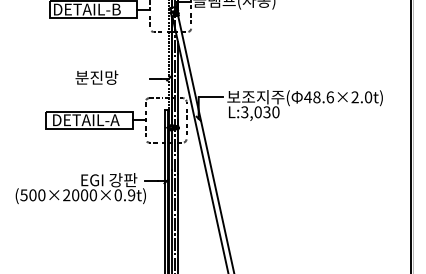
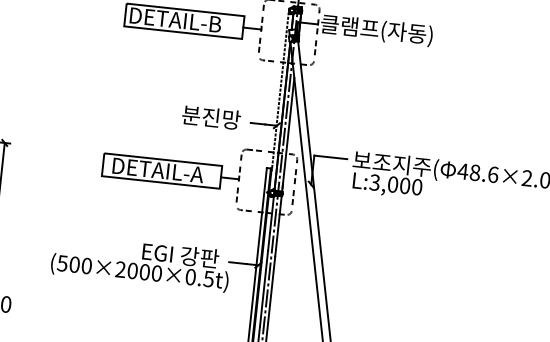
text: (96, 77) -> (210, 117), moved
text: (266, 112) -> (404, 186), L:3,030 -> L:3,000
text: (131, 195) -> (208, 279), (500×2000×0.9t) -> (500×2000×0.5t)

